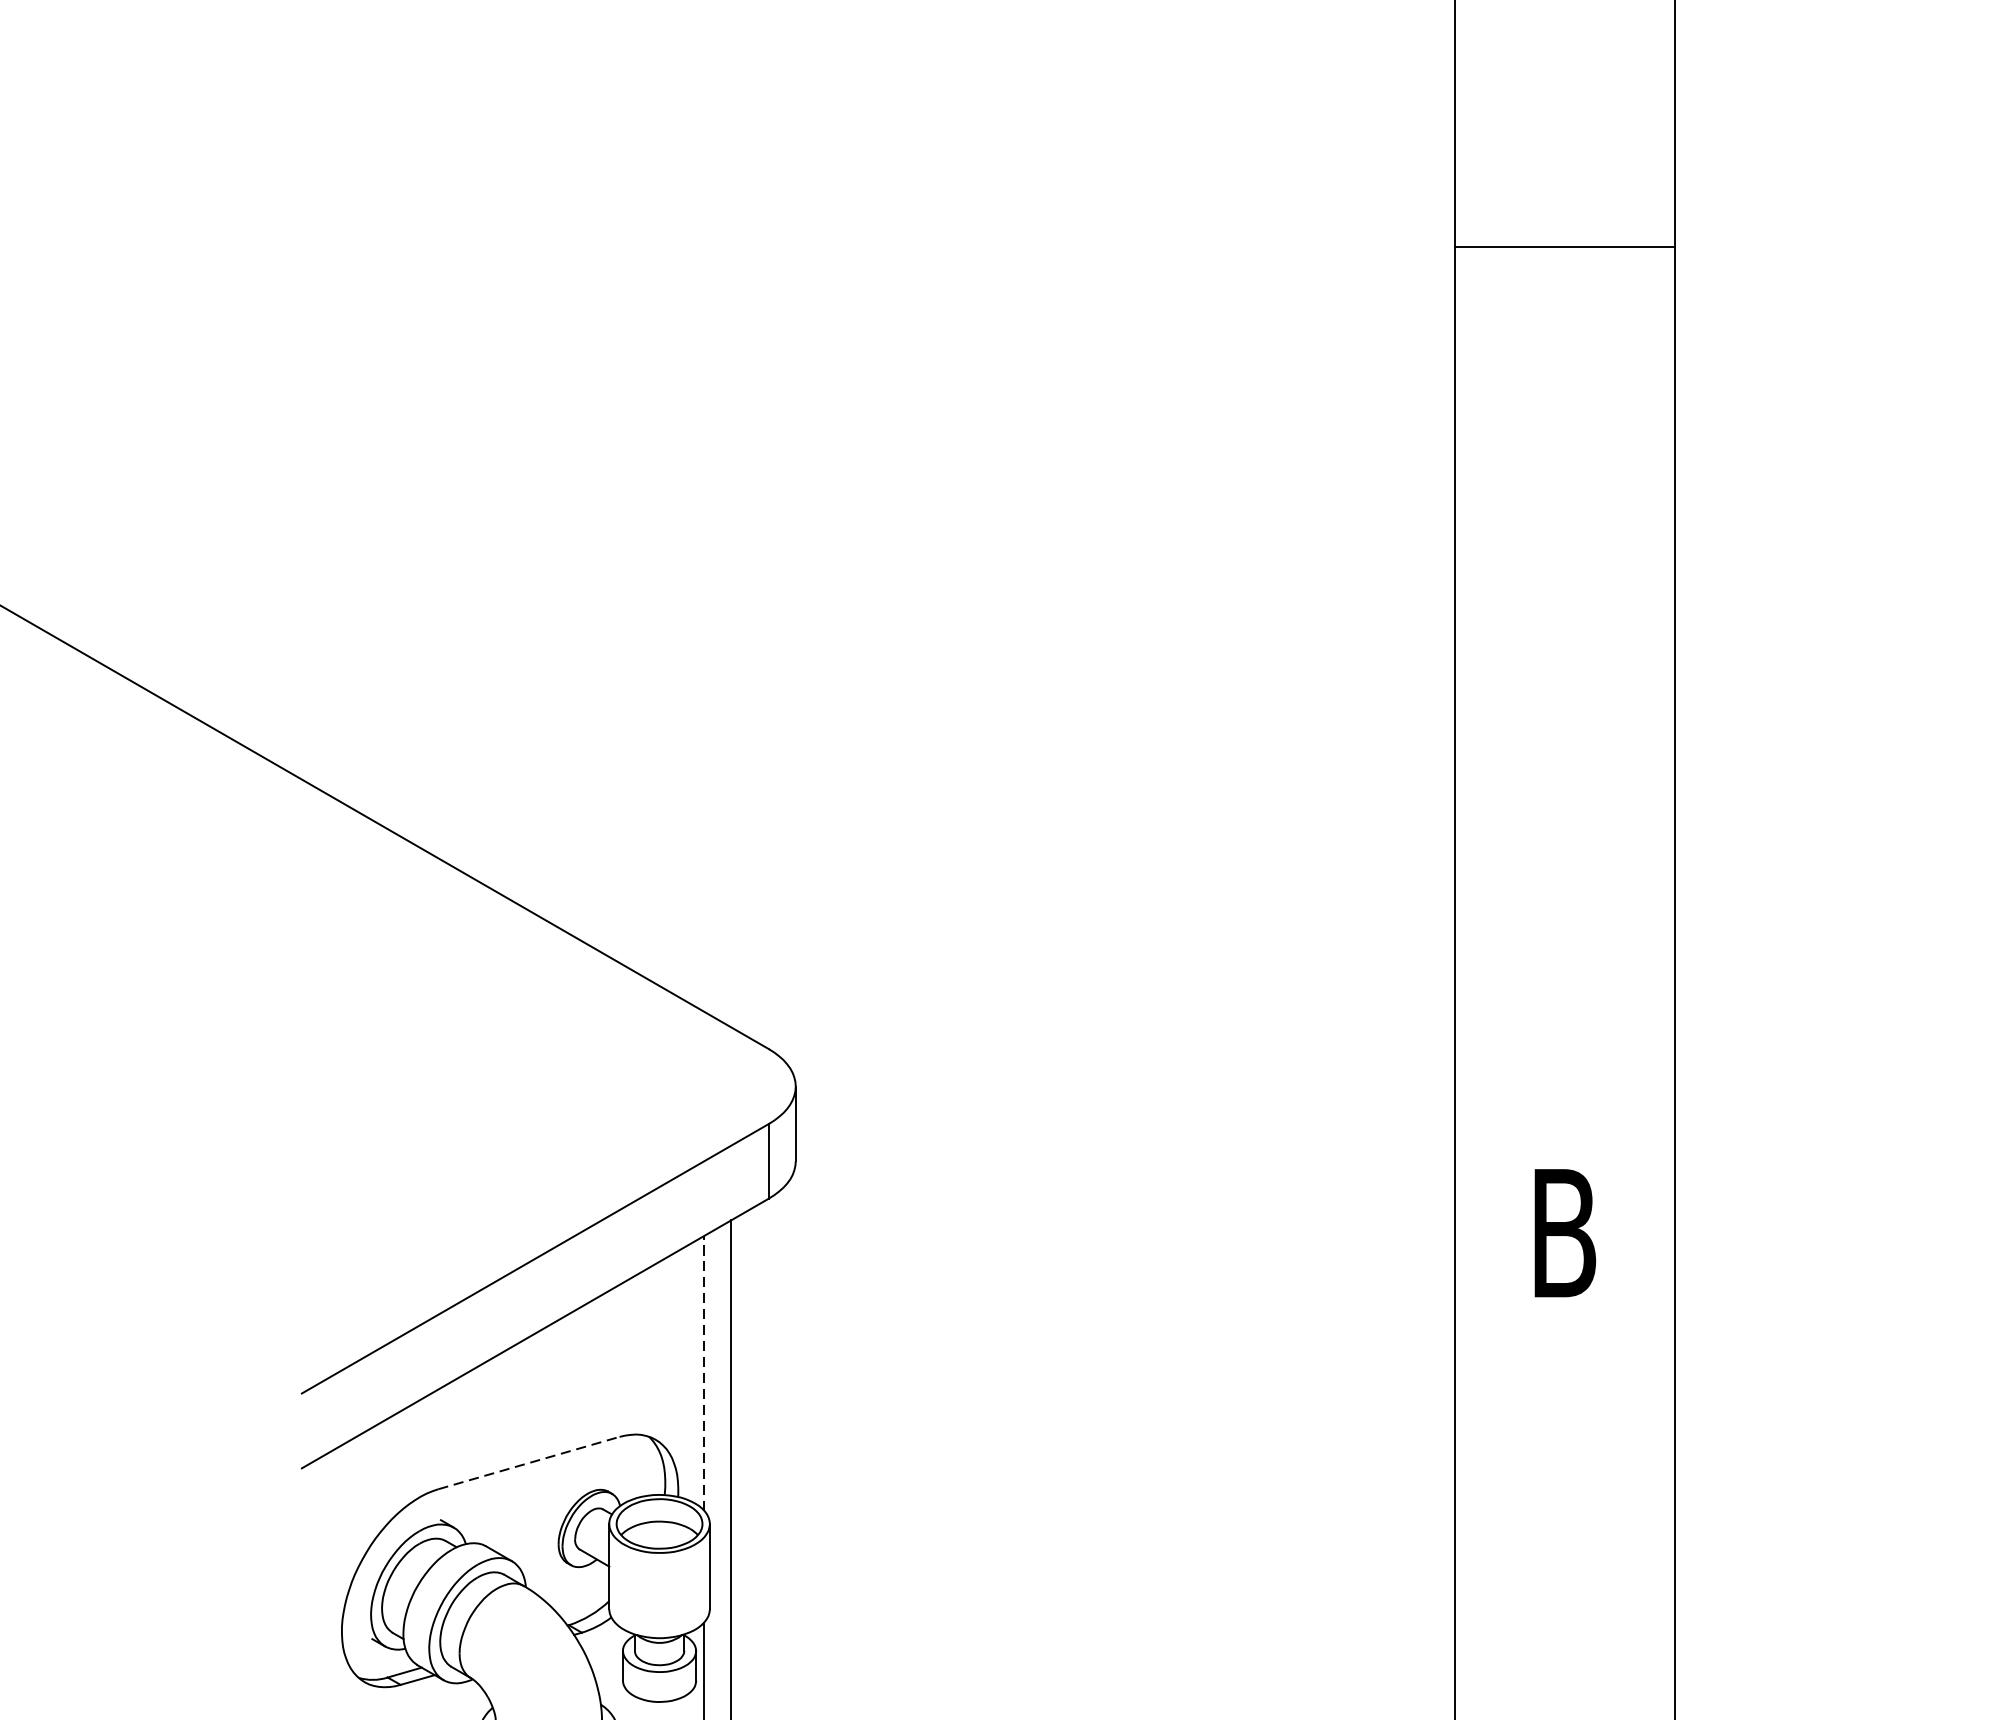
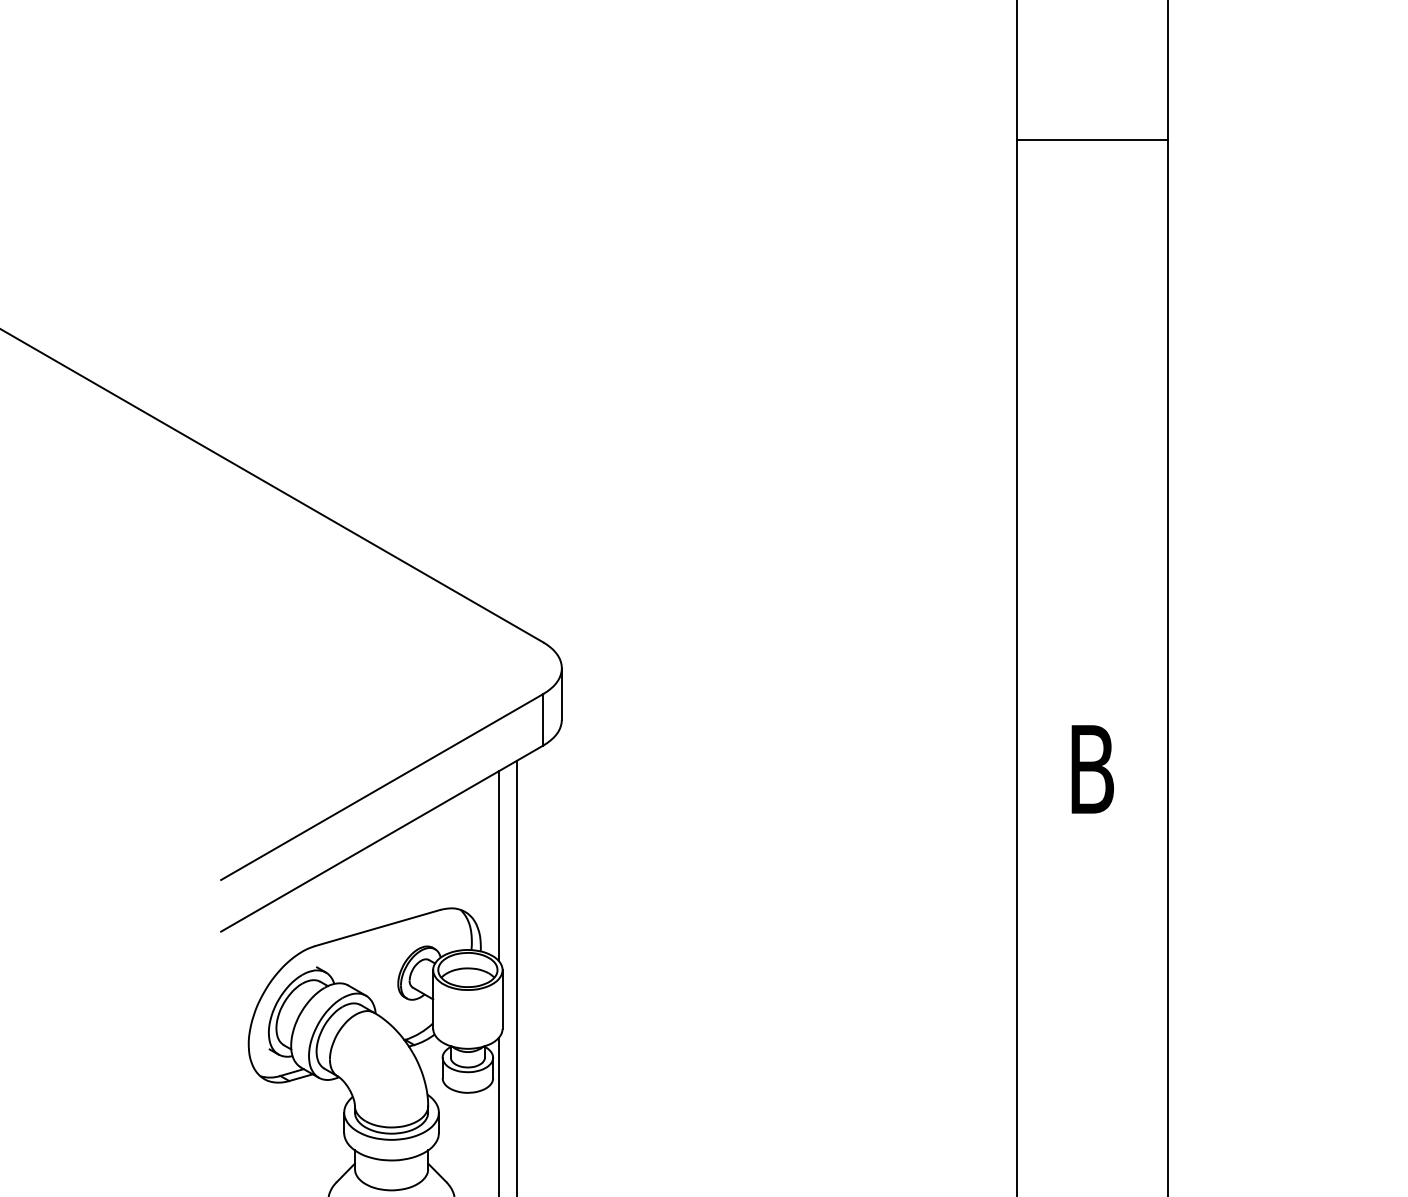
line: (1564, 247) -> (1092, 140), moved
line: (703, 1373) -> (498, 866), dashed -> solid
line: (529, 1462) -> (378, 927), dashed -> solid

